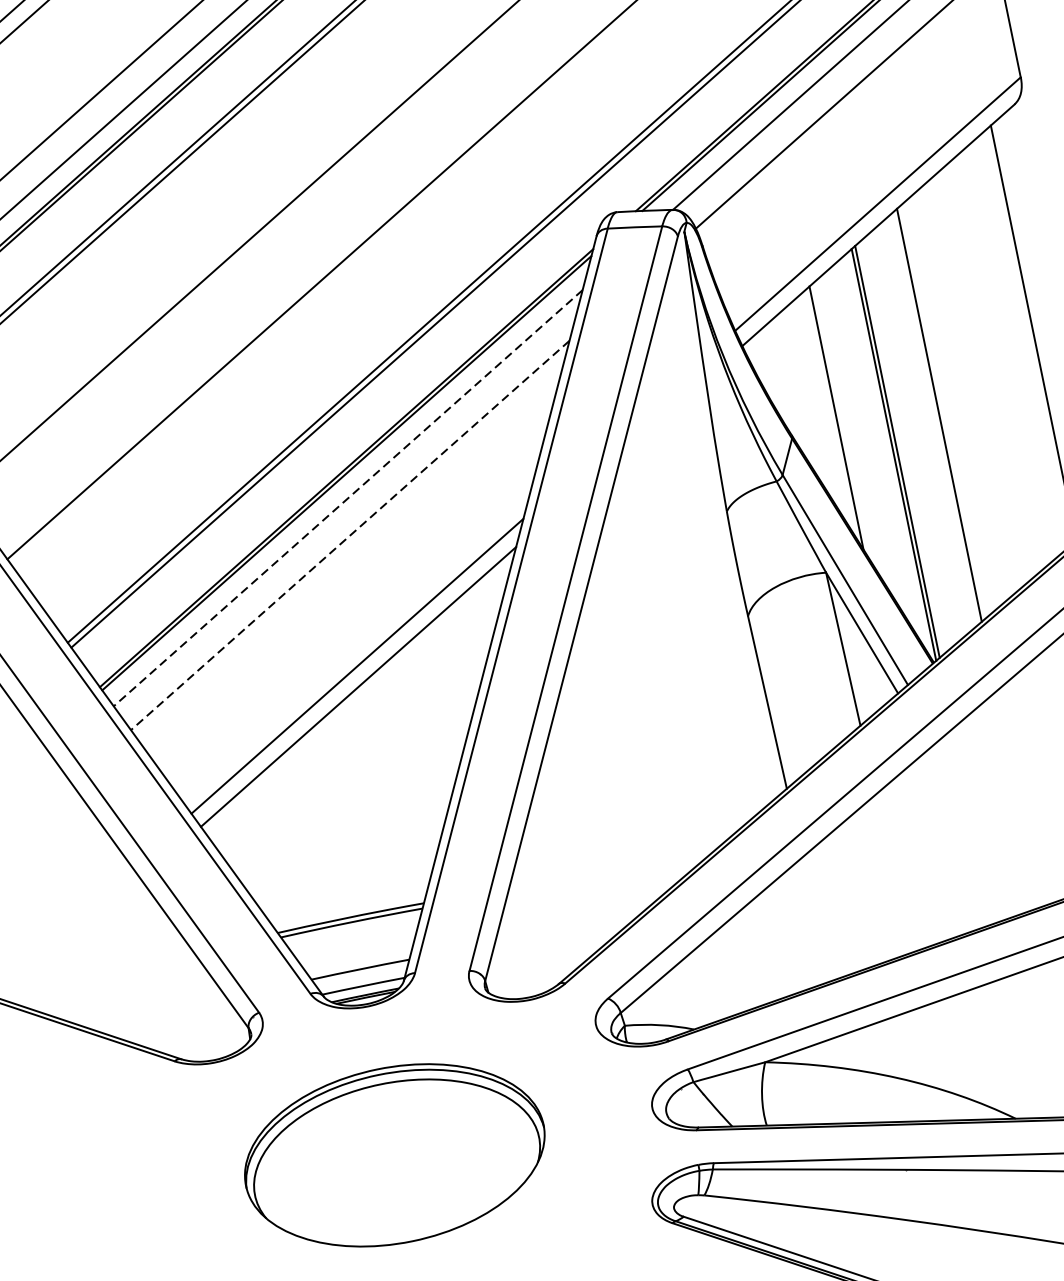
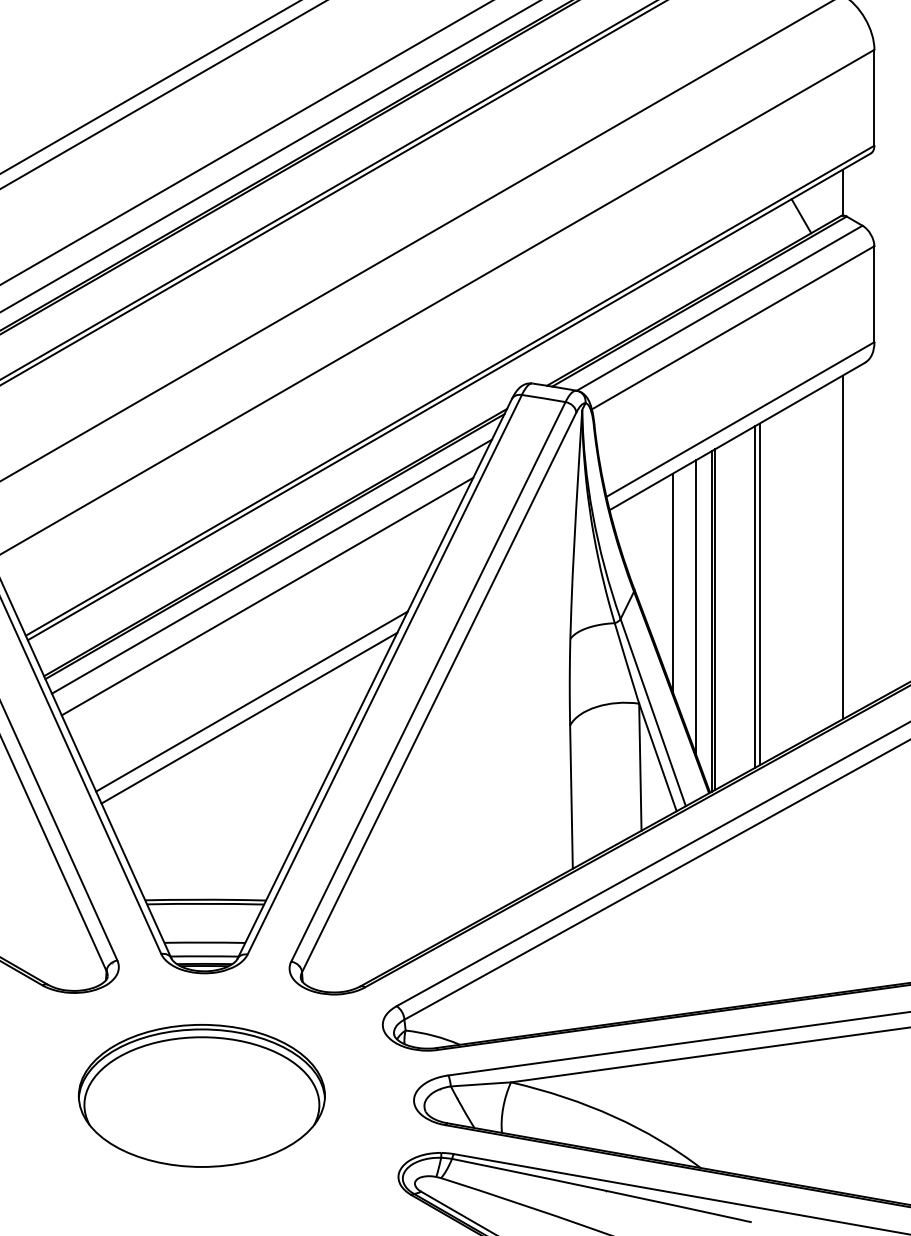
line: (944, 410) -> (759, 594), added
line: (871, 442) -> (696, 607), added
line: (347, 498) -> (271, 566), dashed -> solid
line: (350, 535) -> (267, 596), dashed -> solid

